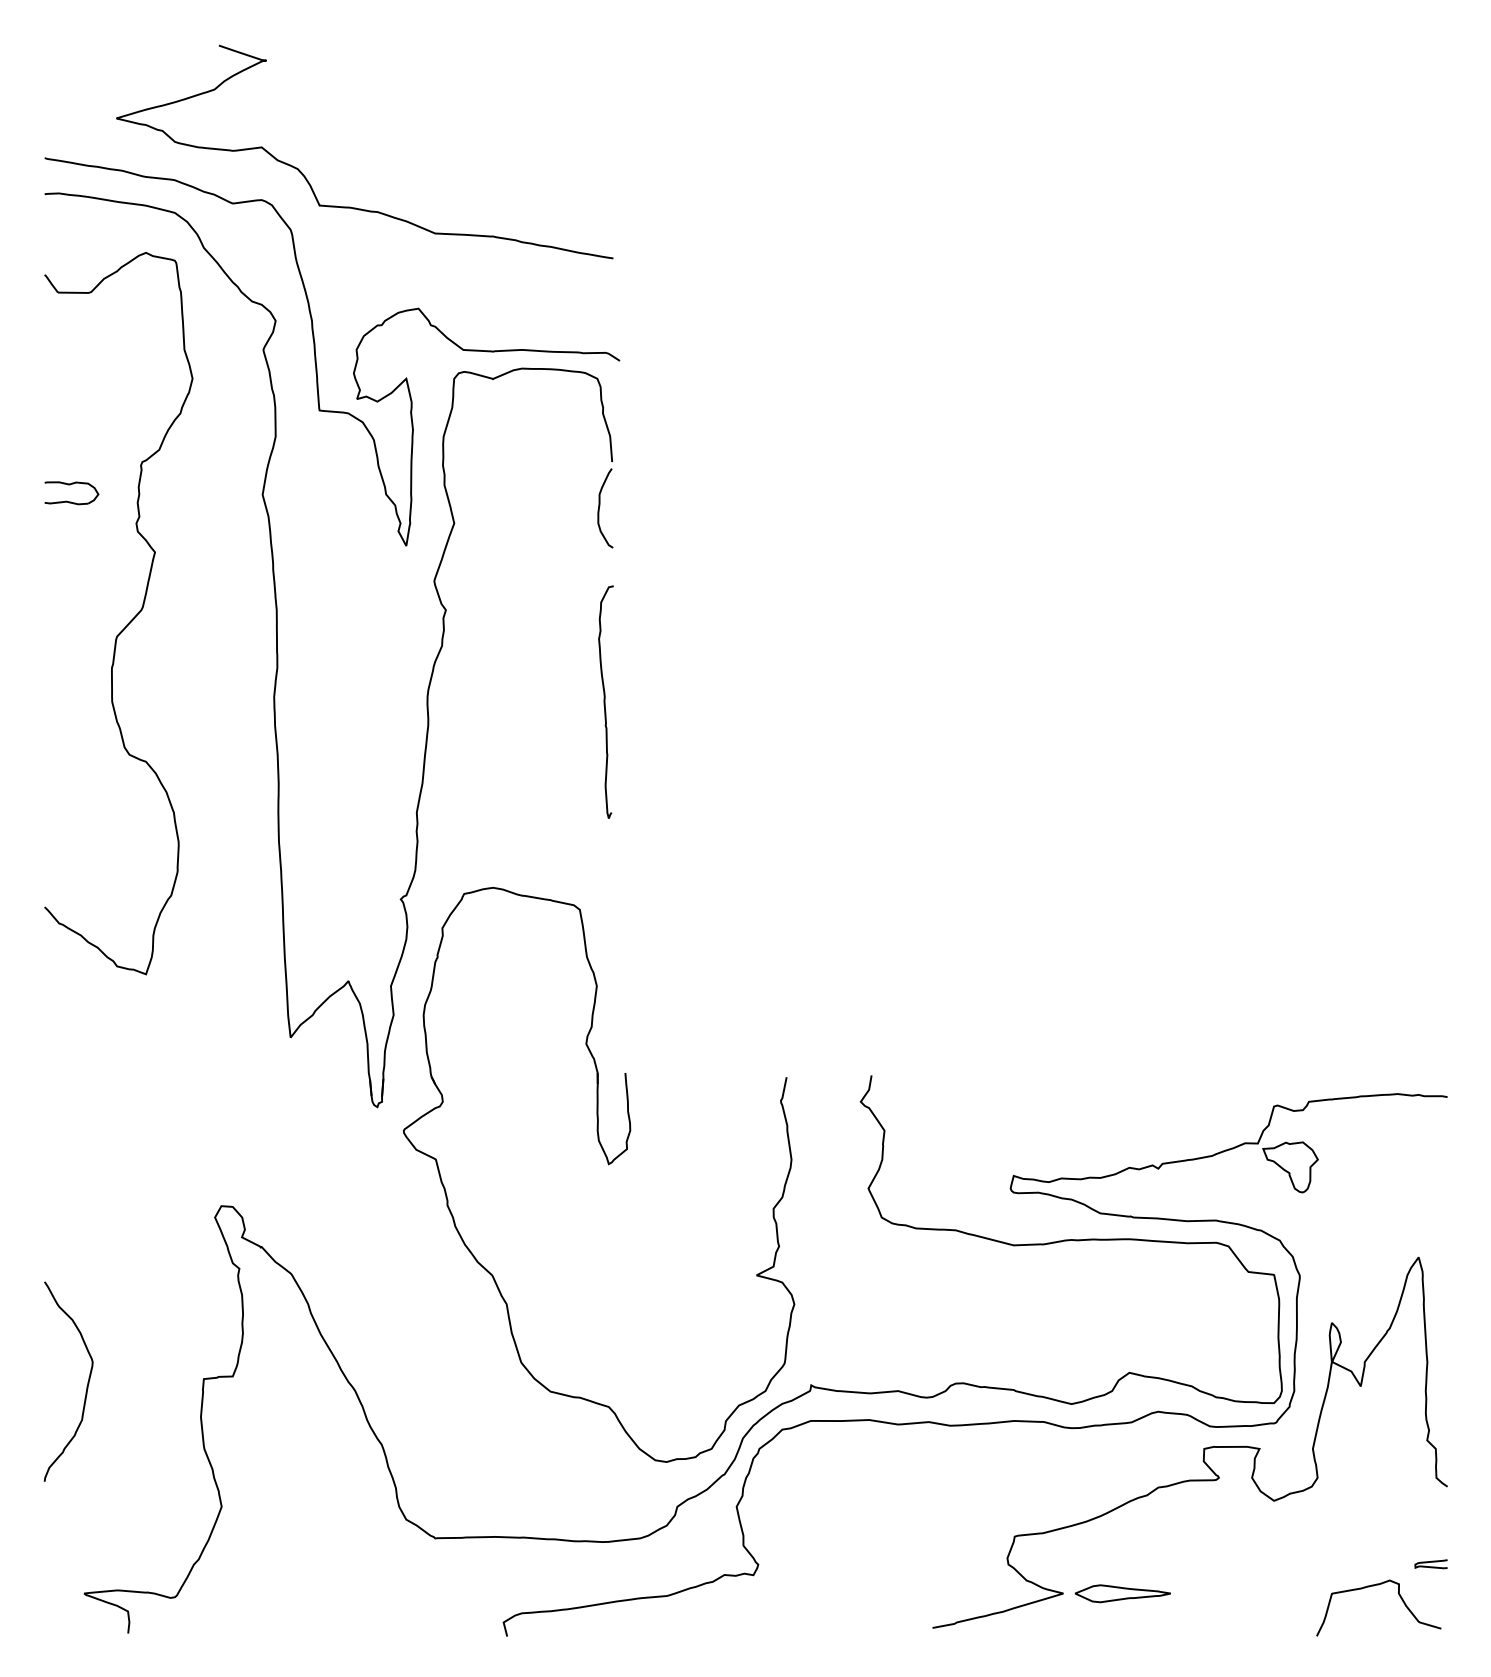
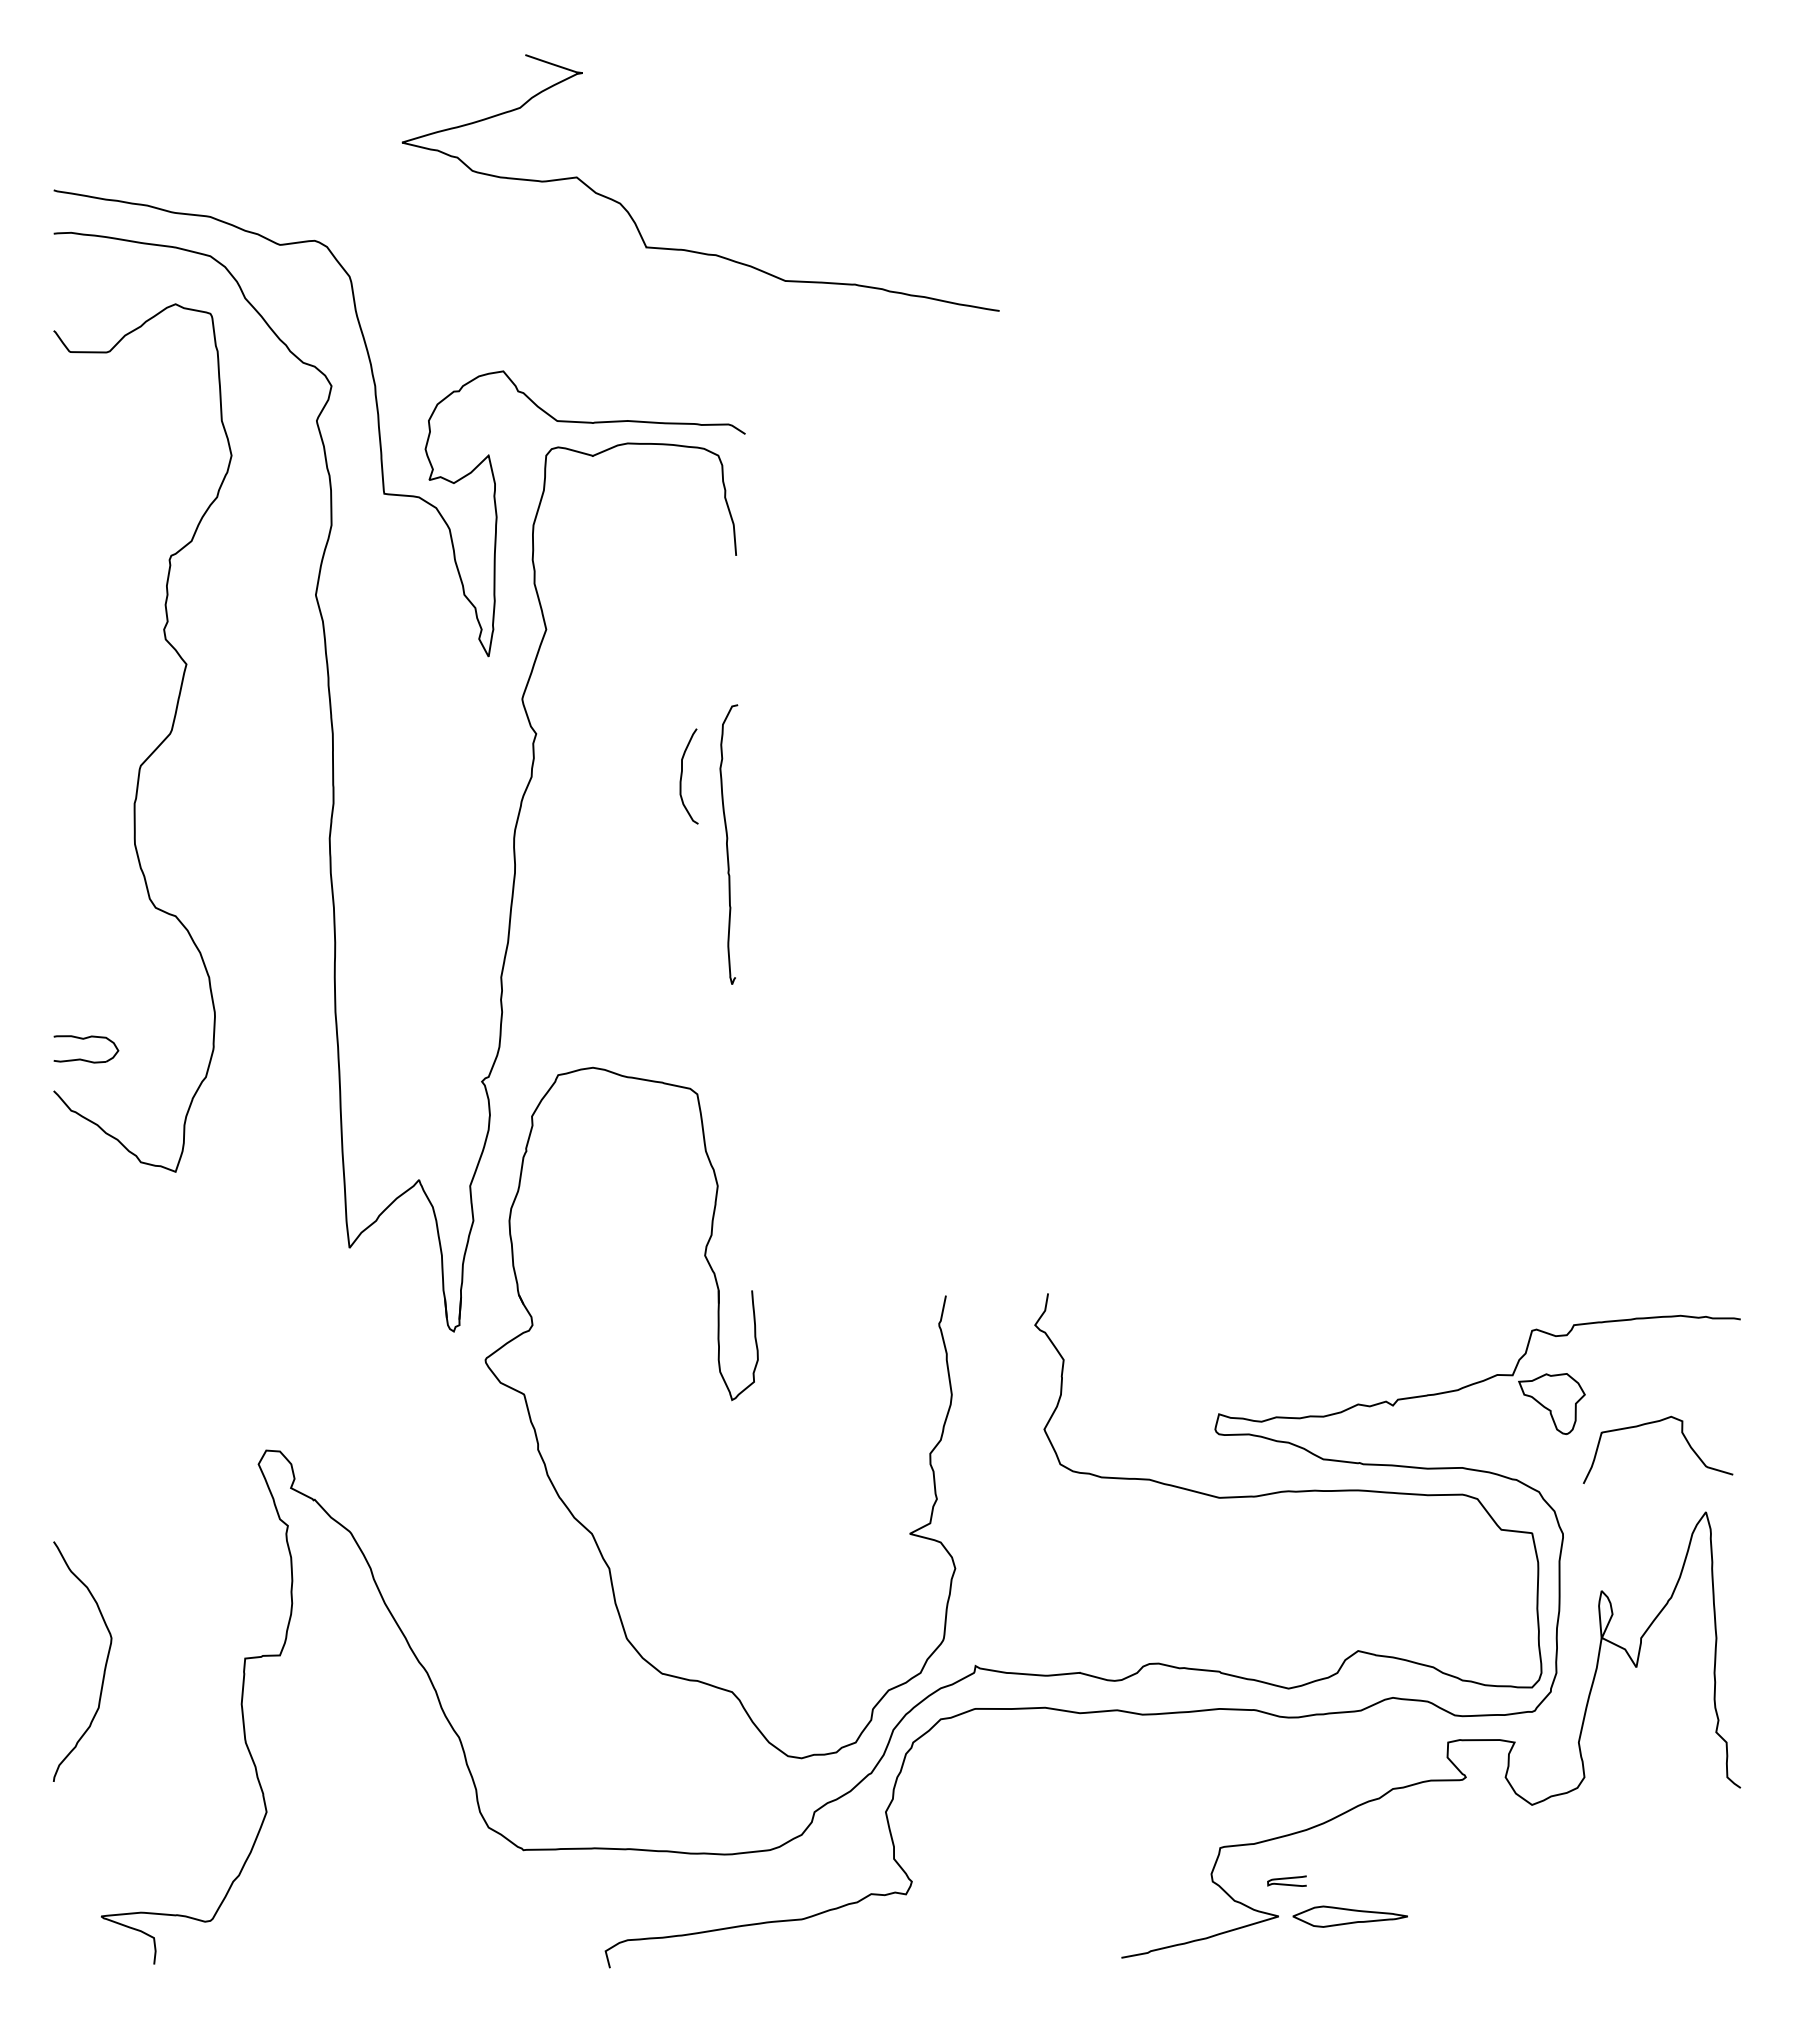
curve: (353, 207) -> (687, 249), moved
part: (71, 485) -> (85, 1039), moved
curve: (599, 508) -> (682, 776), moved
curve: (1430, 1562) -> (1286, 1879), moved
curve: (1375, 1586) -> (1653, 1423), moved

